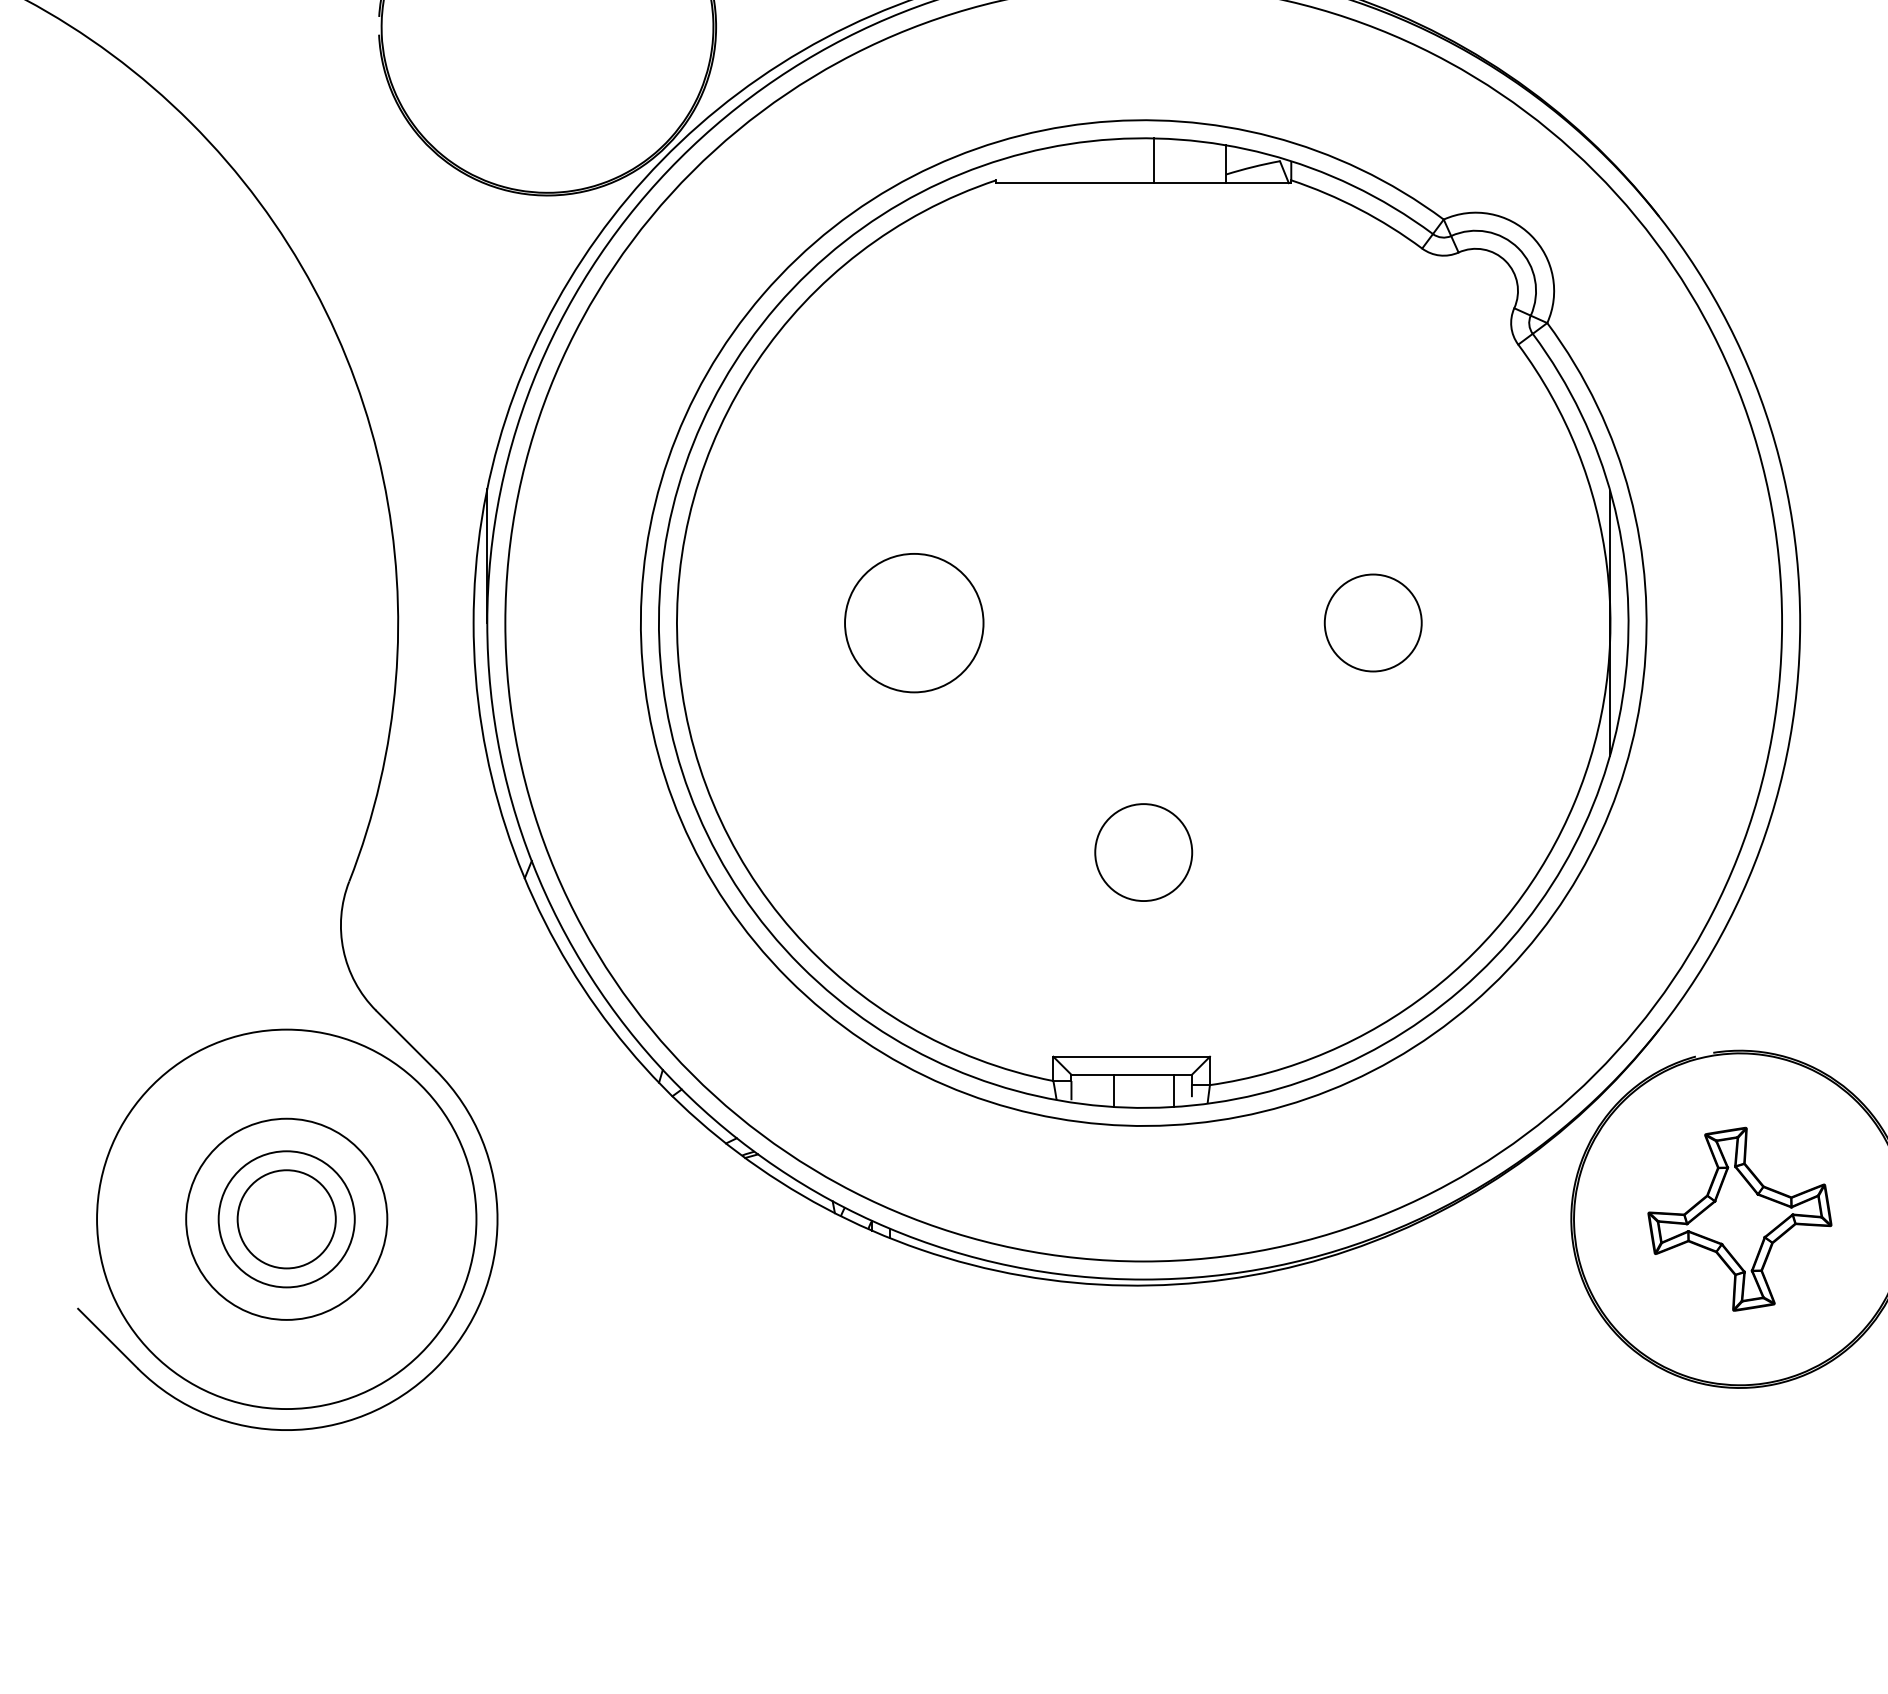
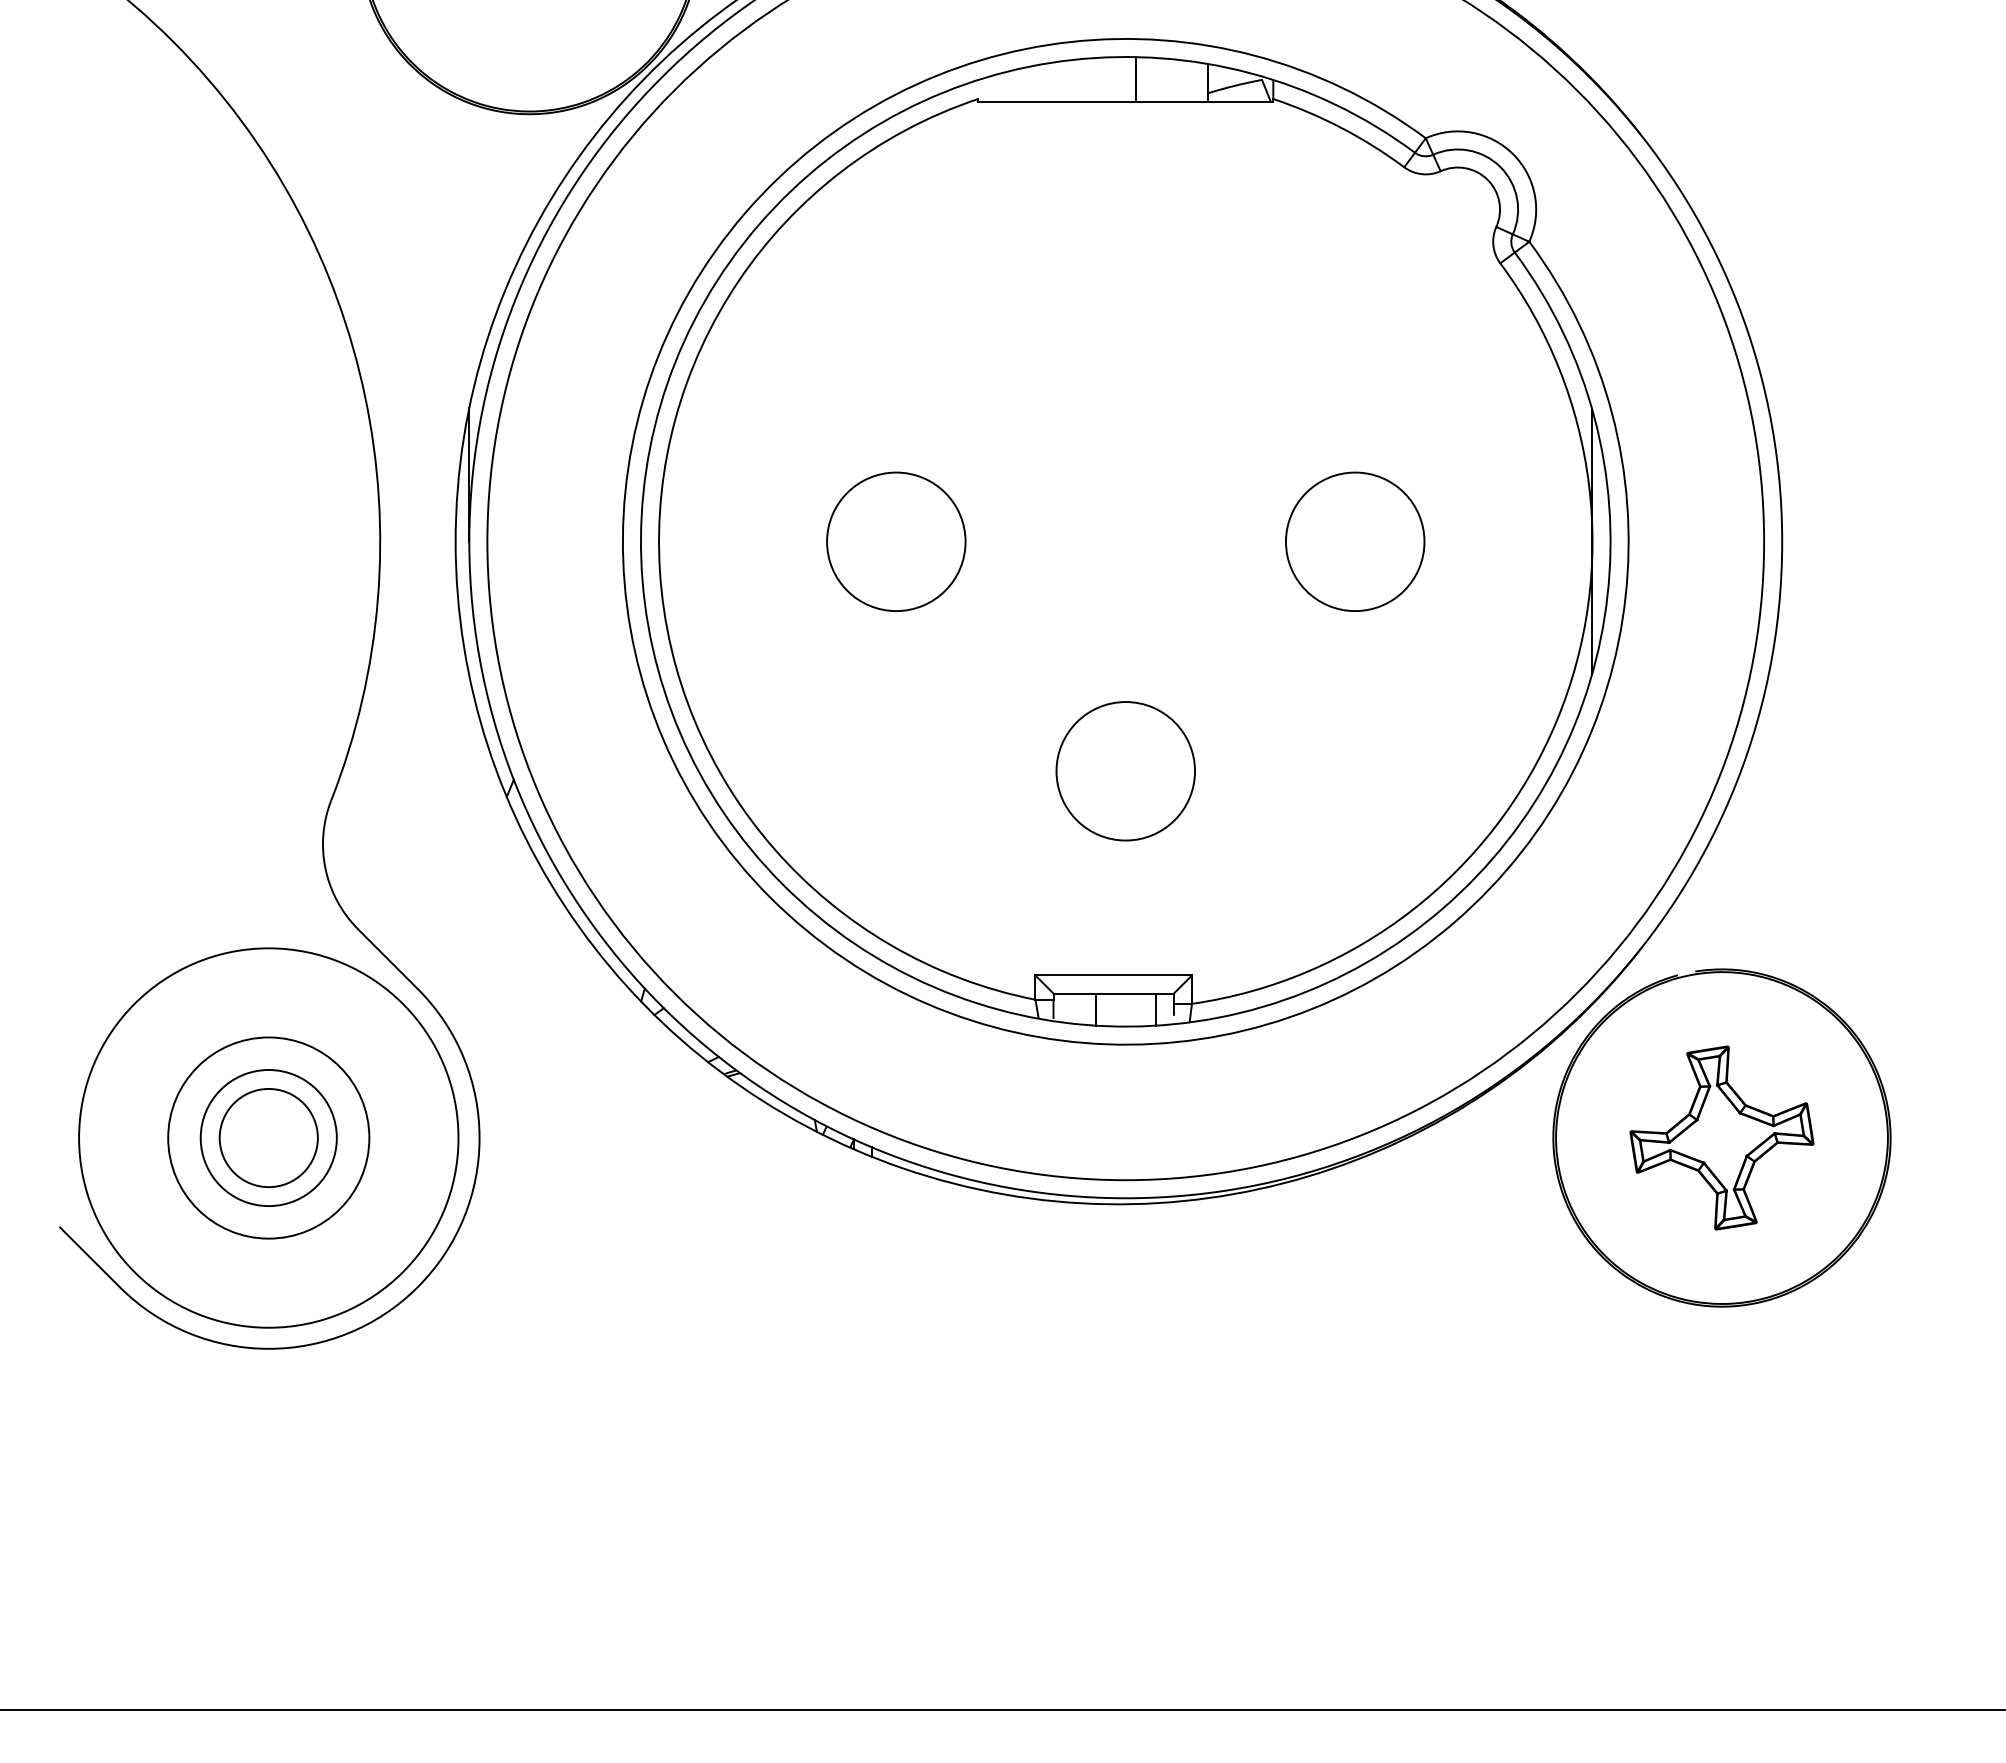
circle: (1373, 622) -> (1355, 541), size x1.43
circle: (1143, 852) -> (1125, 771), size x1.43

